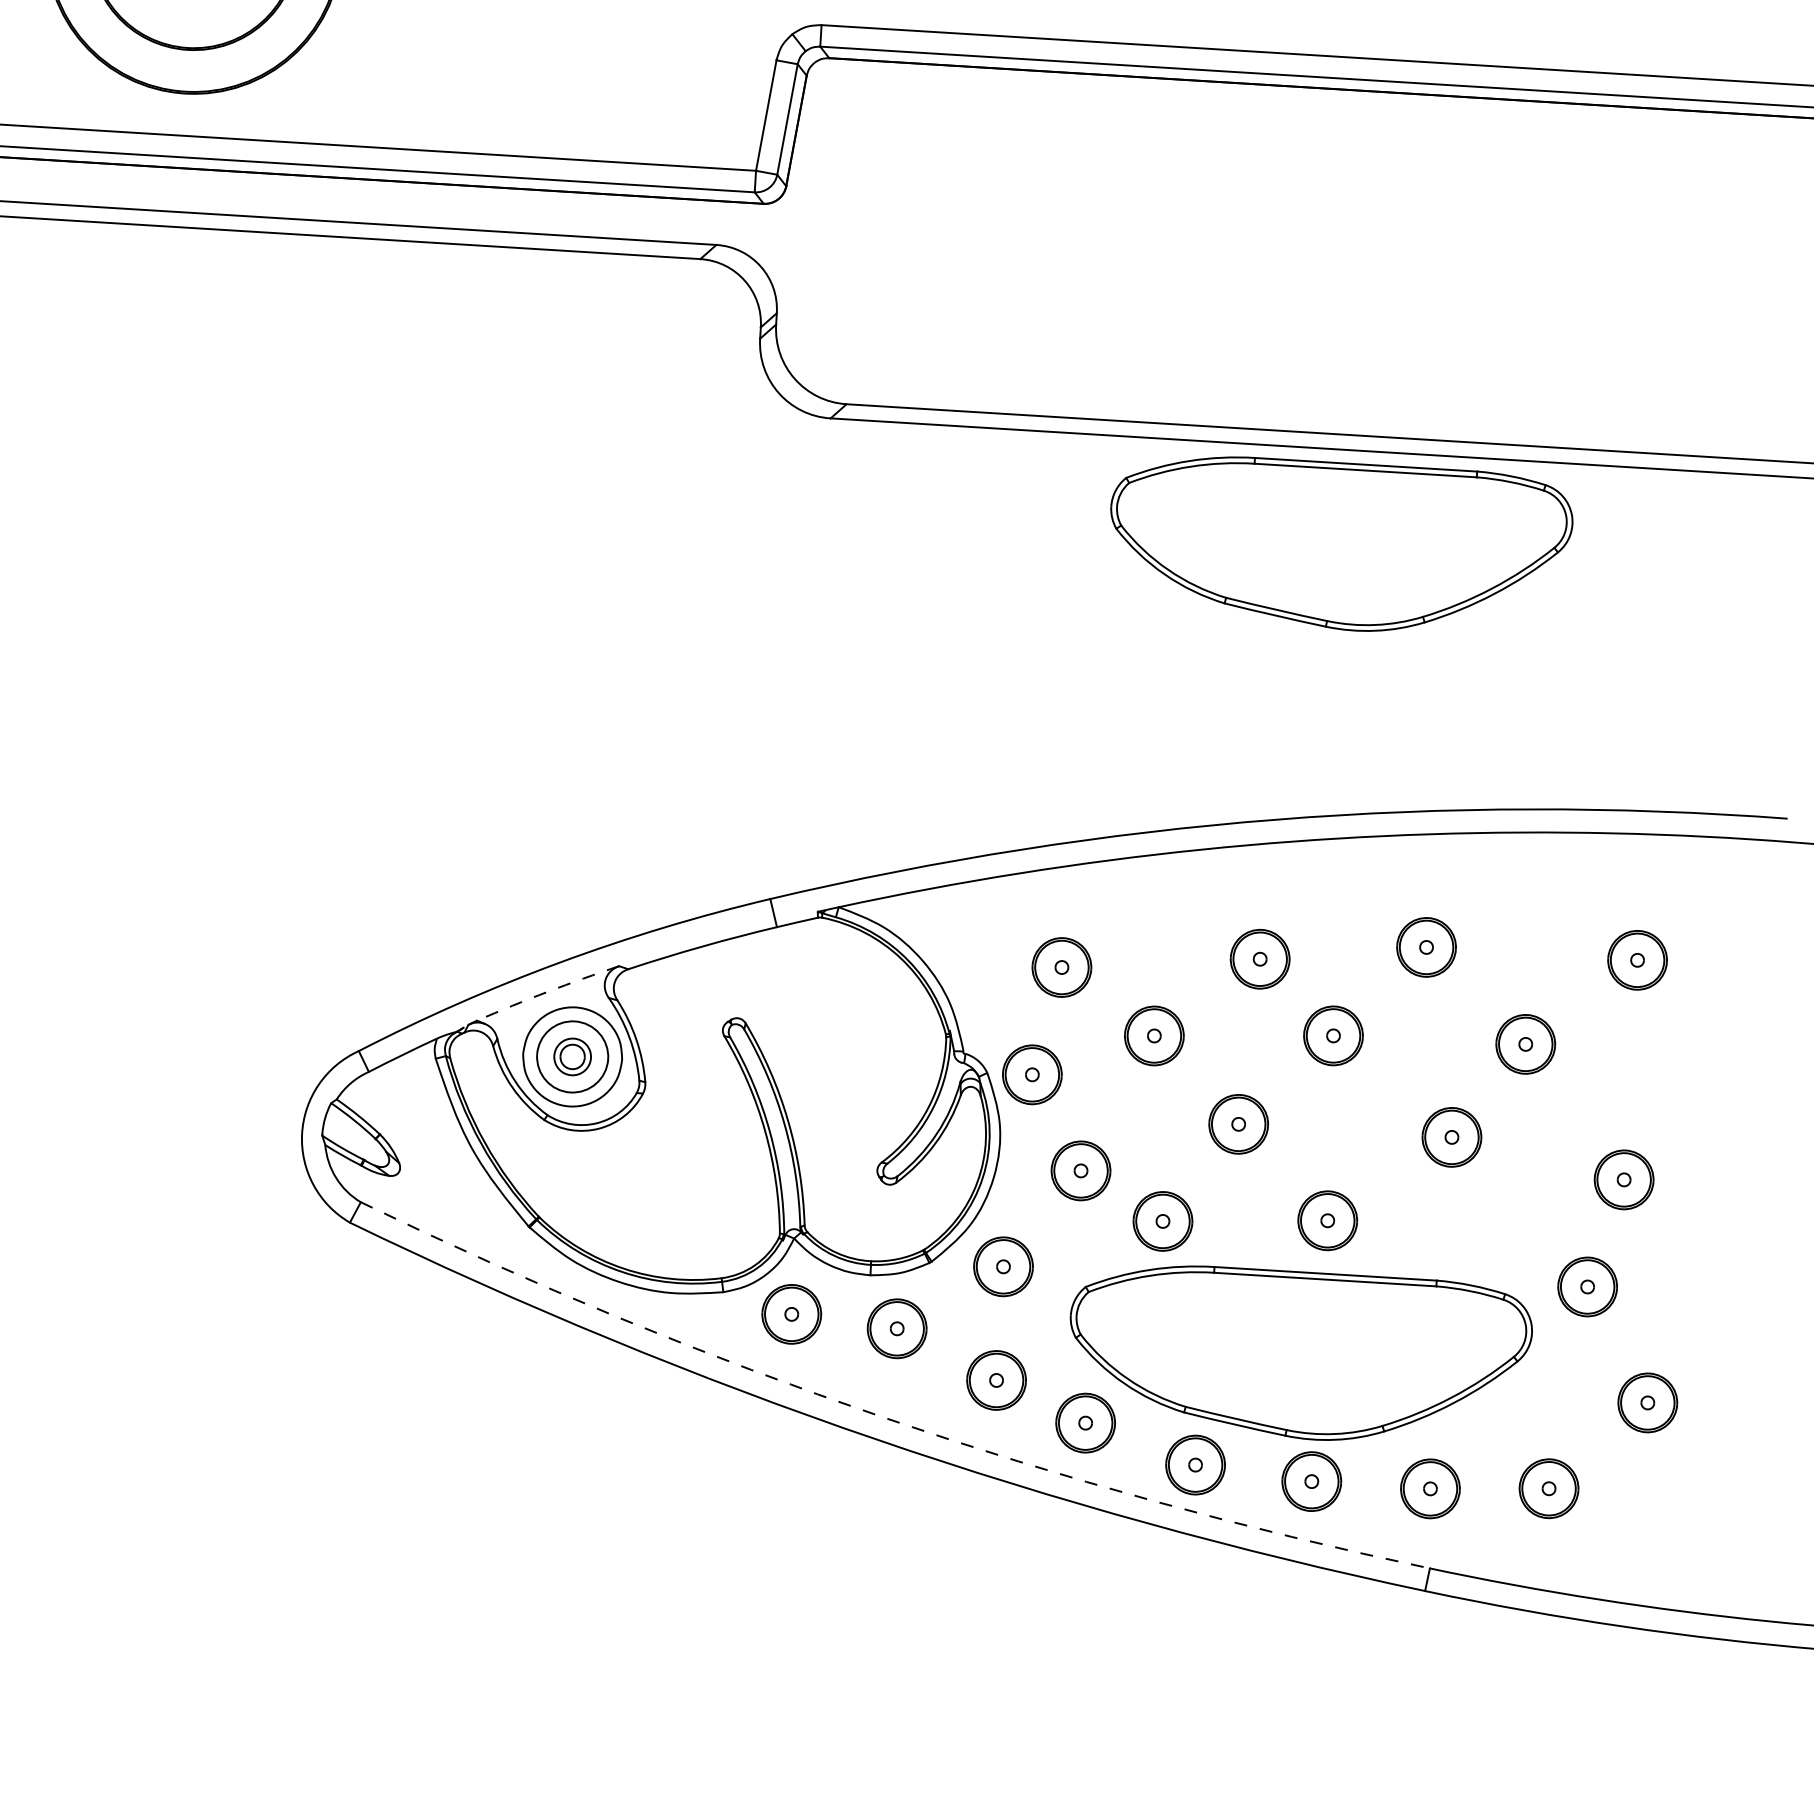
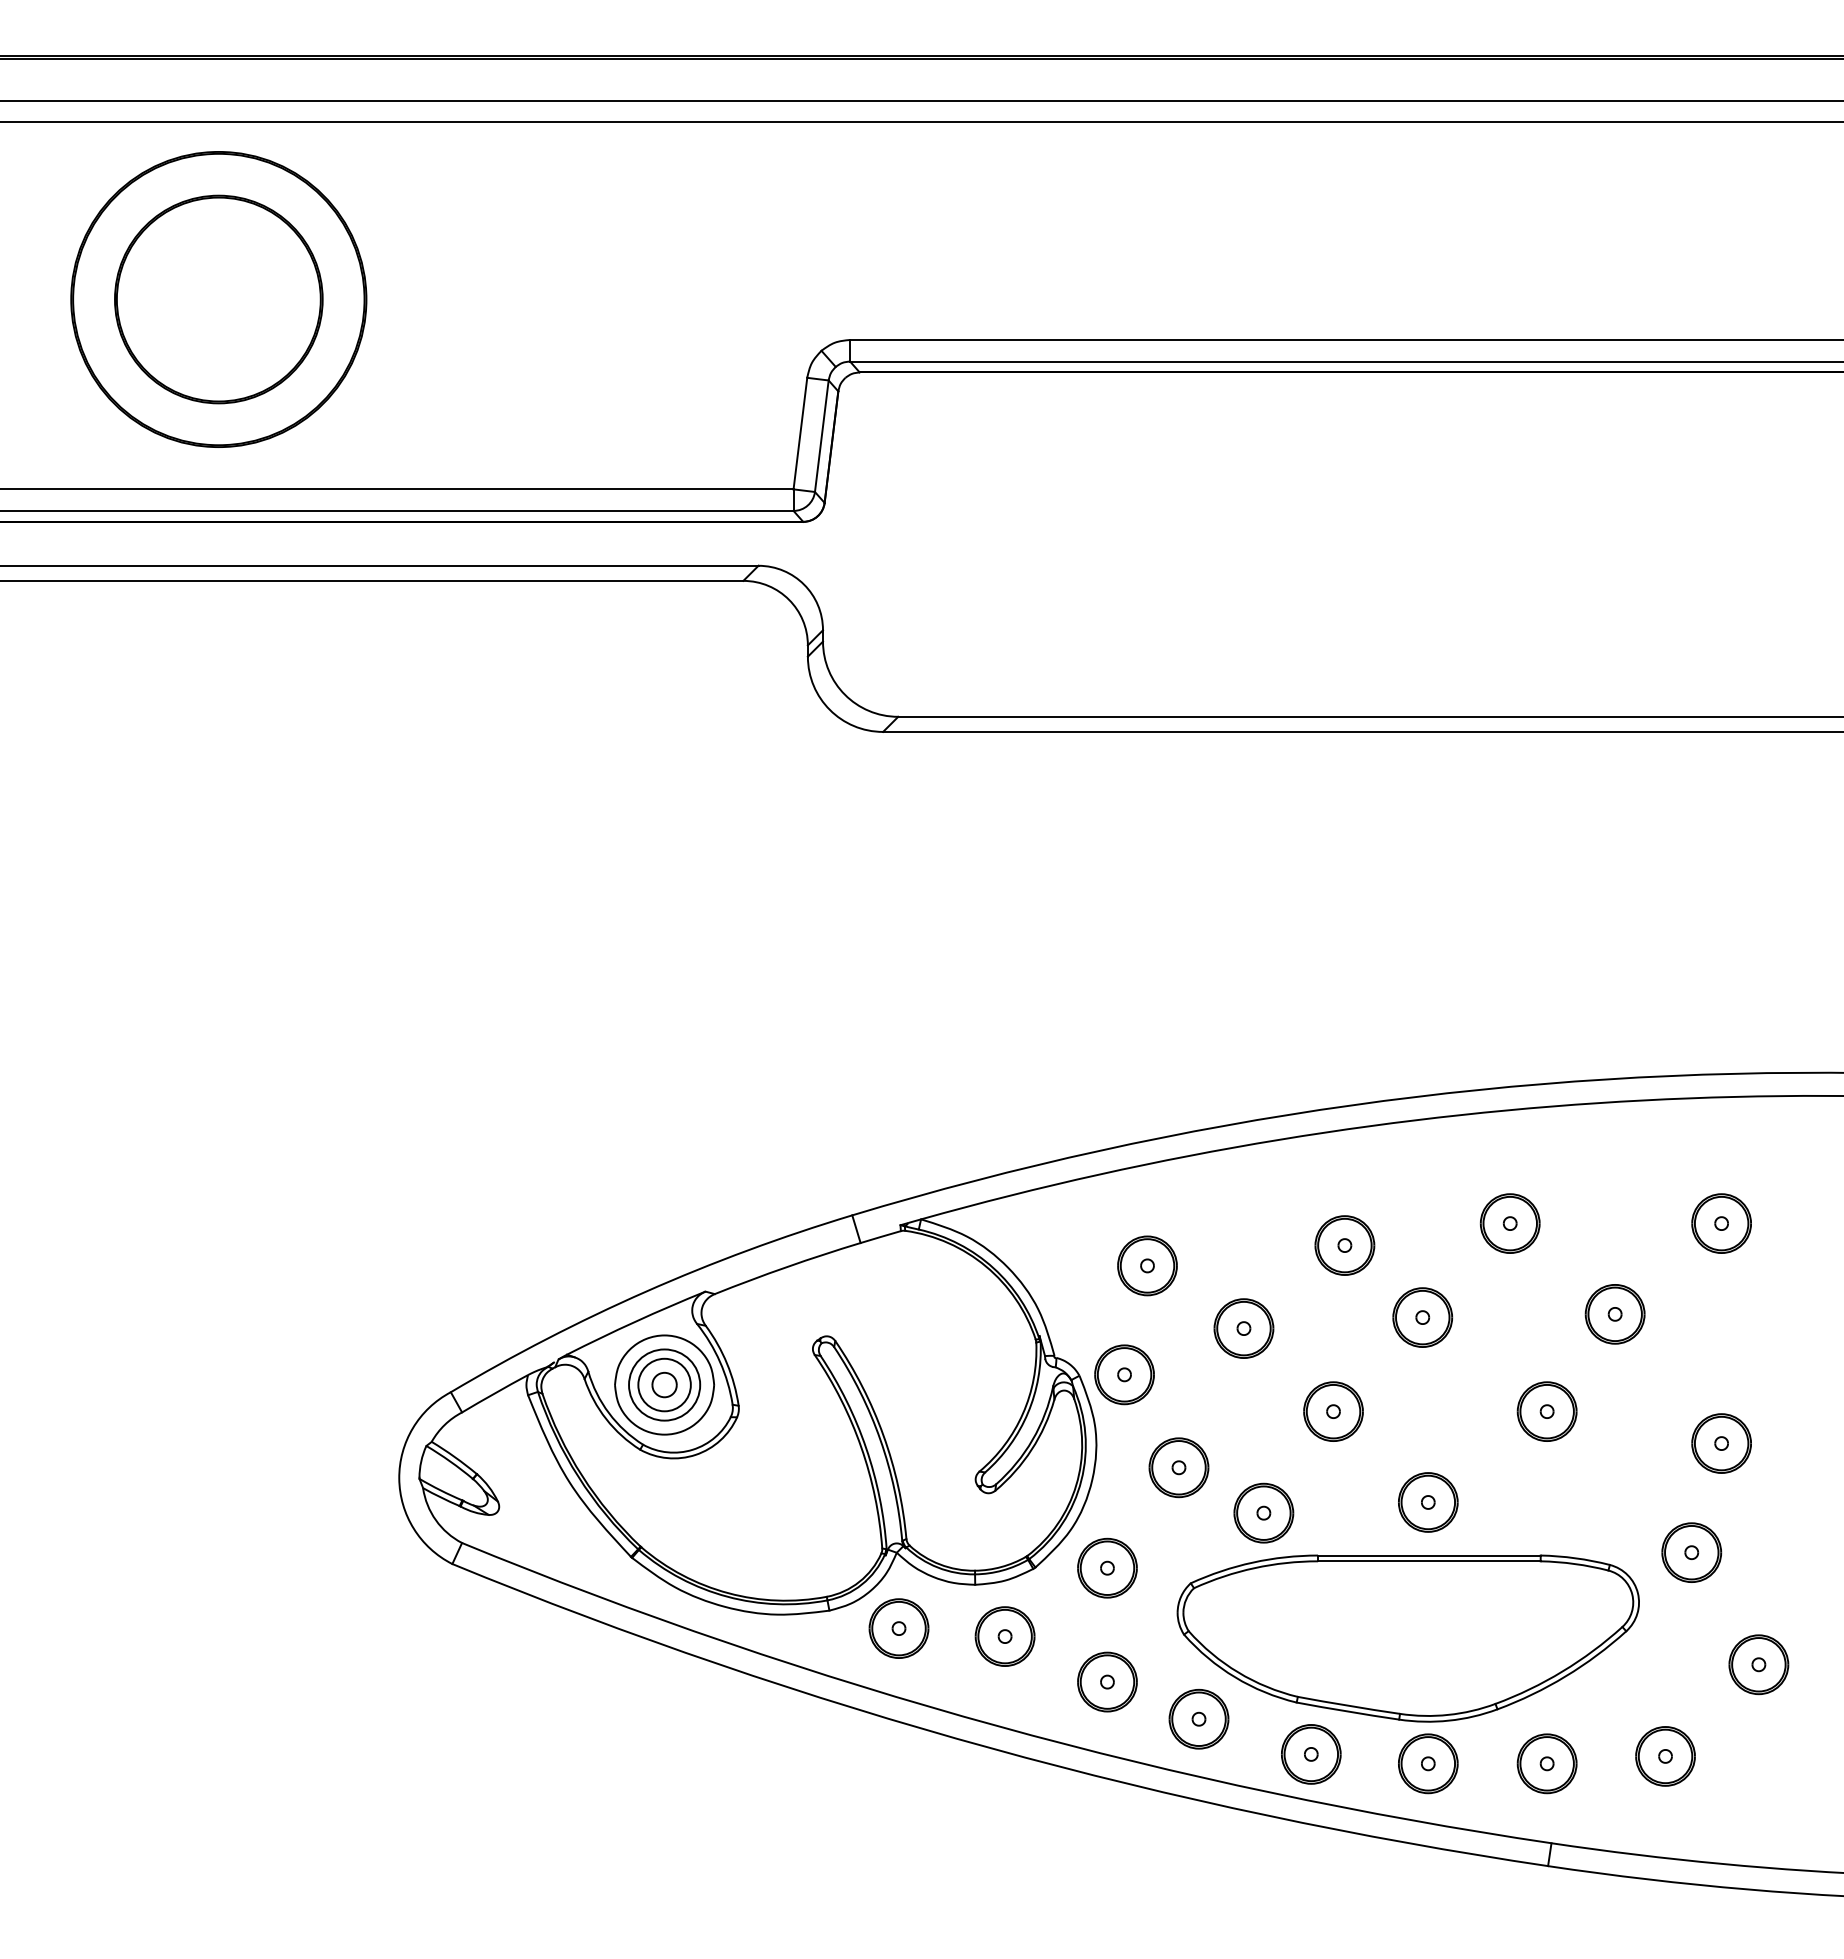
part: (1339, 546) -> (1398, 828), removed
arc: (547, 991) -> (635, 1321), dashed -> solid
circle: (572, 1056) -> (664, 1384), size x1.43
arc: (884, 1418) -> (997, 1726), dashed -> solid

